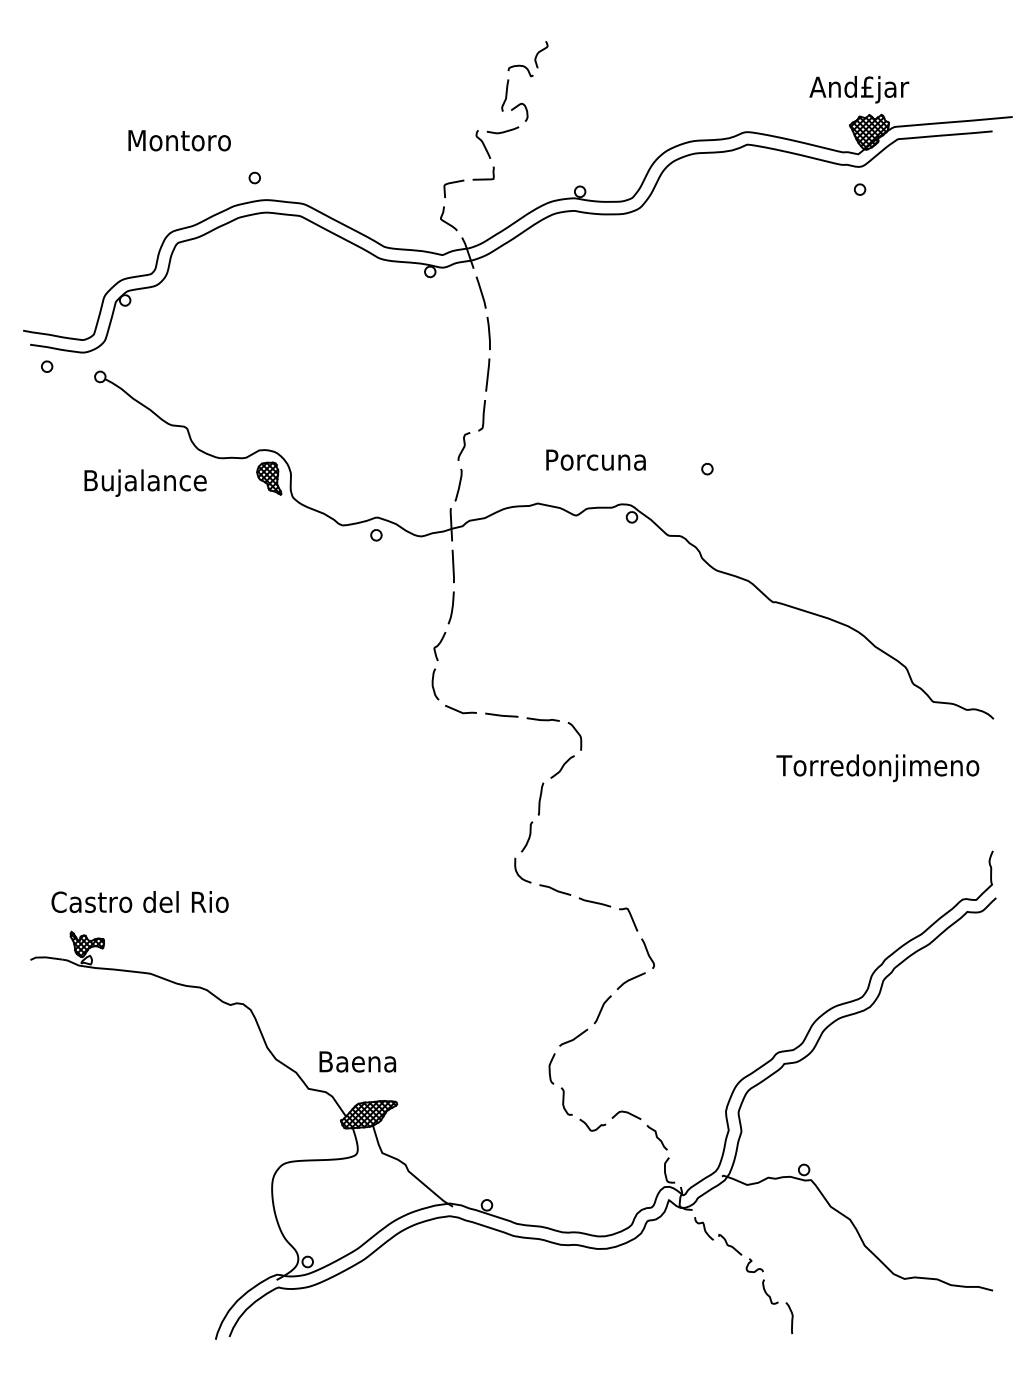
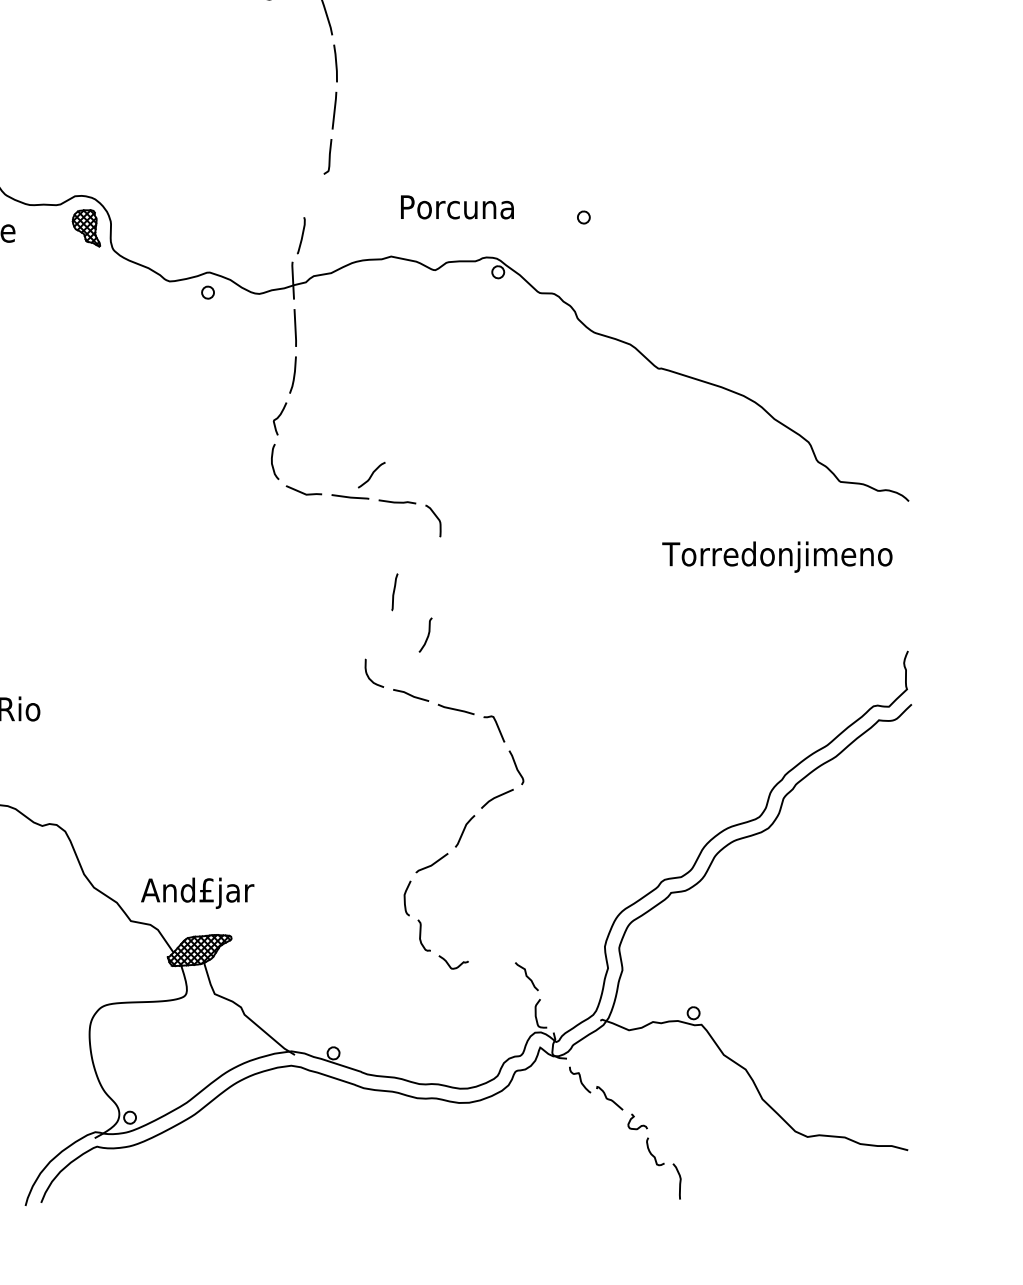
curve: (463, 446) -> (306, 191), removed
curve: (562, 766) -> (371, 474), moved
curve: (528, 836) -> (427, 634), moved
text: (367, 1064) -> (197, 893), Baena -> And£jar
curve: (626, 1113) -> (491, 949), removed

